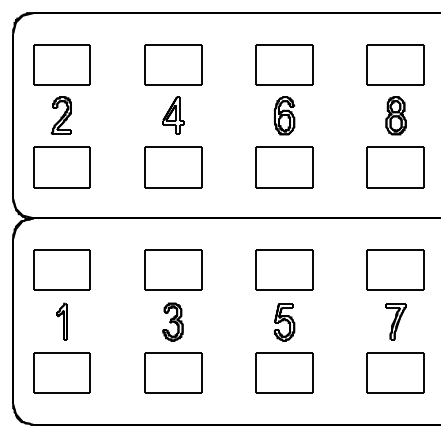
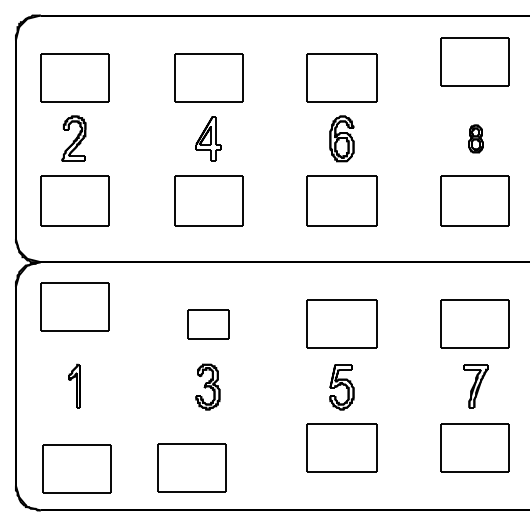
part: (394, 64) -> (474, 61), moved
part: (395, 115) -> (475, 138), size x0.6
part: (61, 269) -> (74, 306), moved
part: (173, 269) -> (208, 323), size x0.6
part: (61, 372) -> (76, 468), moved
part: (173, 372) -> (191, 467), moved

